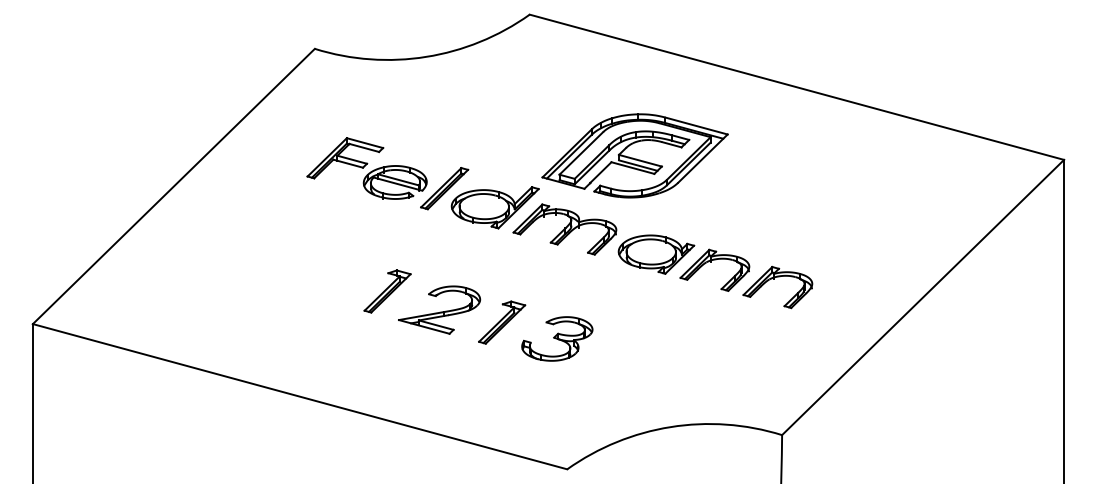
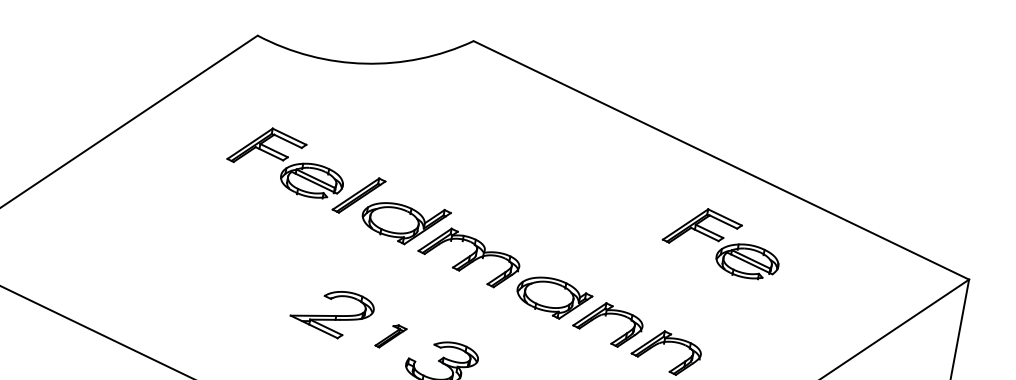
part: (634, 155) -> (550, 197), removed
part: (812, 168) -> (721, 242), added
part: (387, 291) -> (284, 285), removed
part: (502, 322) -> (391, 336), size x0.6

